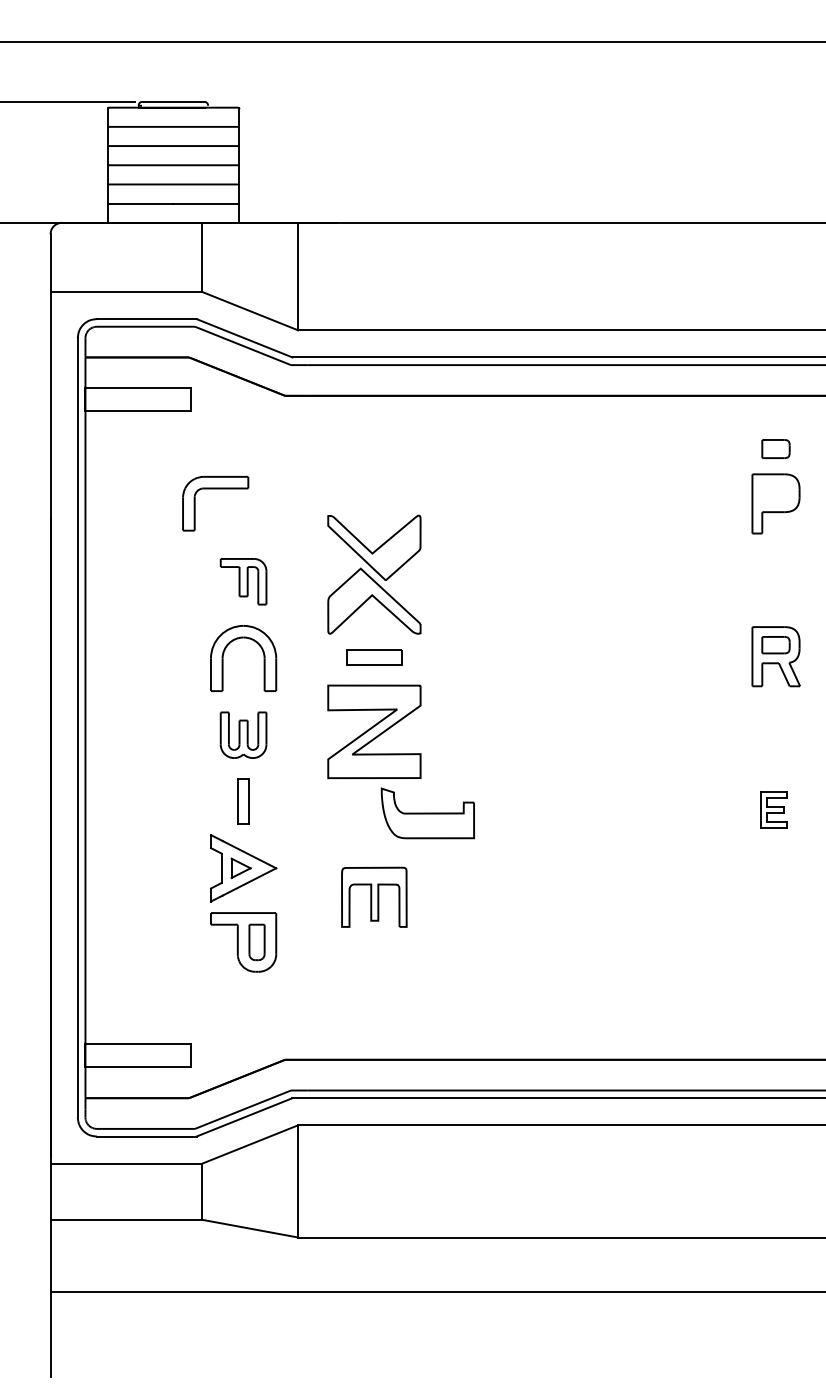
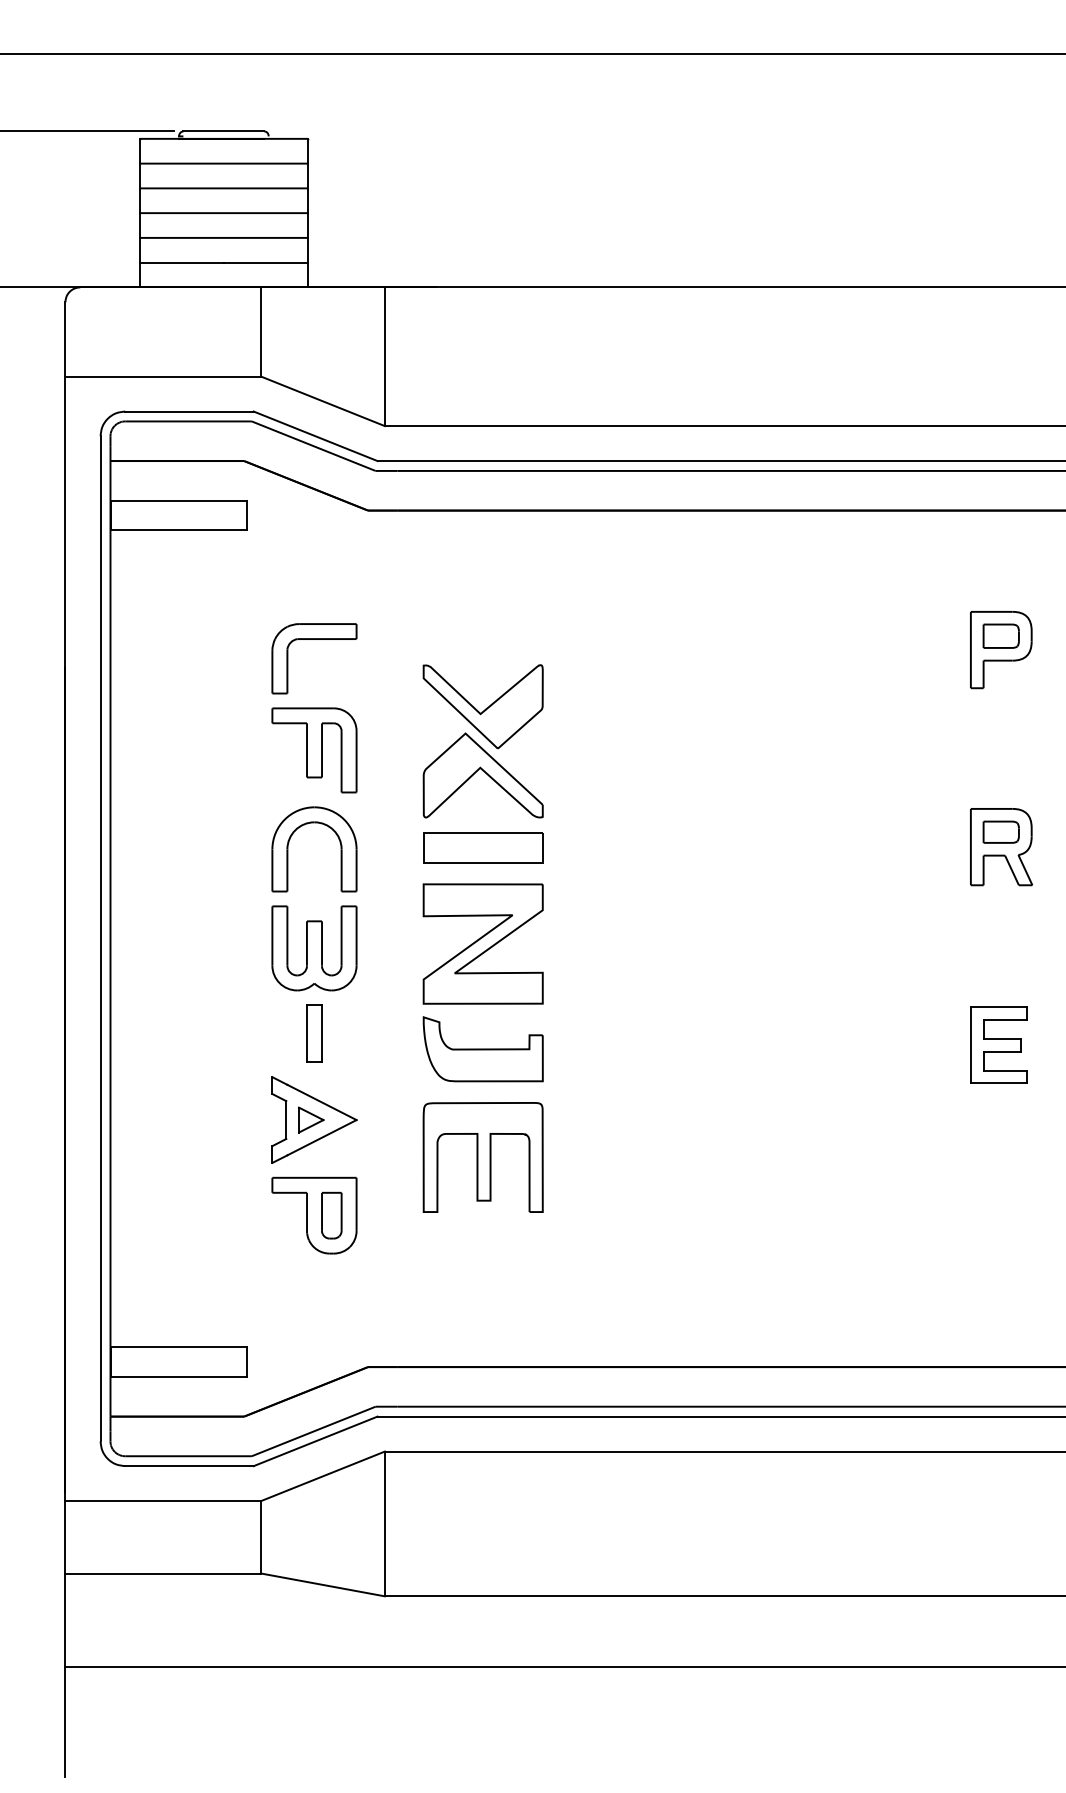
part: (775, 448) -> (1000, 635), moved
part: (215, 488) -> (314, 639), moved
part: (243, 581) -> (314, 750), size x1.43
part: (374, 657) -> (483, 847), size x1.67
part: (243, 735) -> (314, 948), size x1.43
part: (773, 809) -> (998, 1044), size x1.67
part: (427, 813) -> (482, 1049), moved
part: (373, 897) -> (482, 1157), size x1.43

